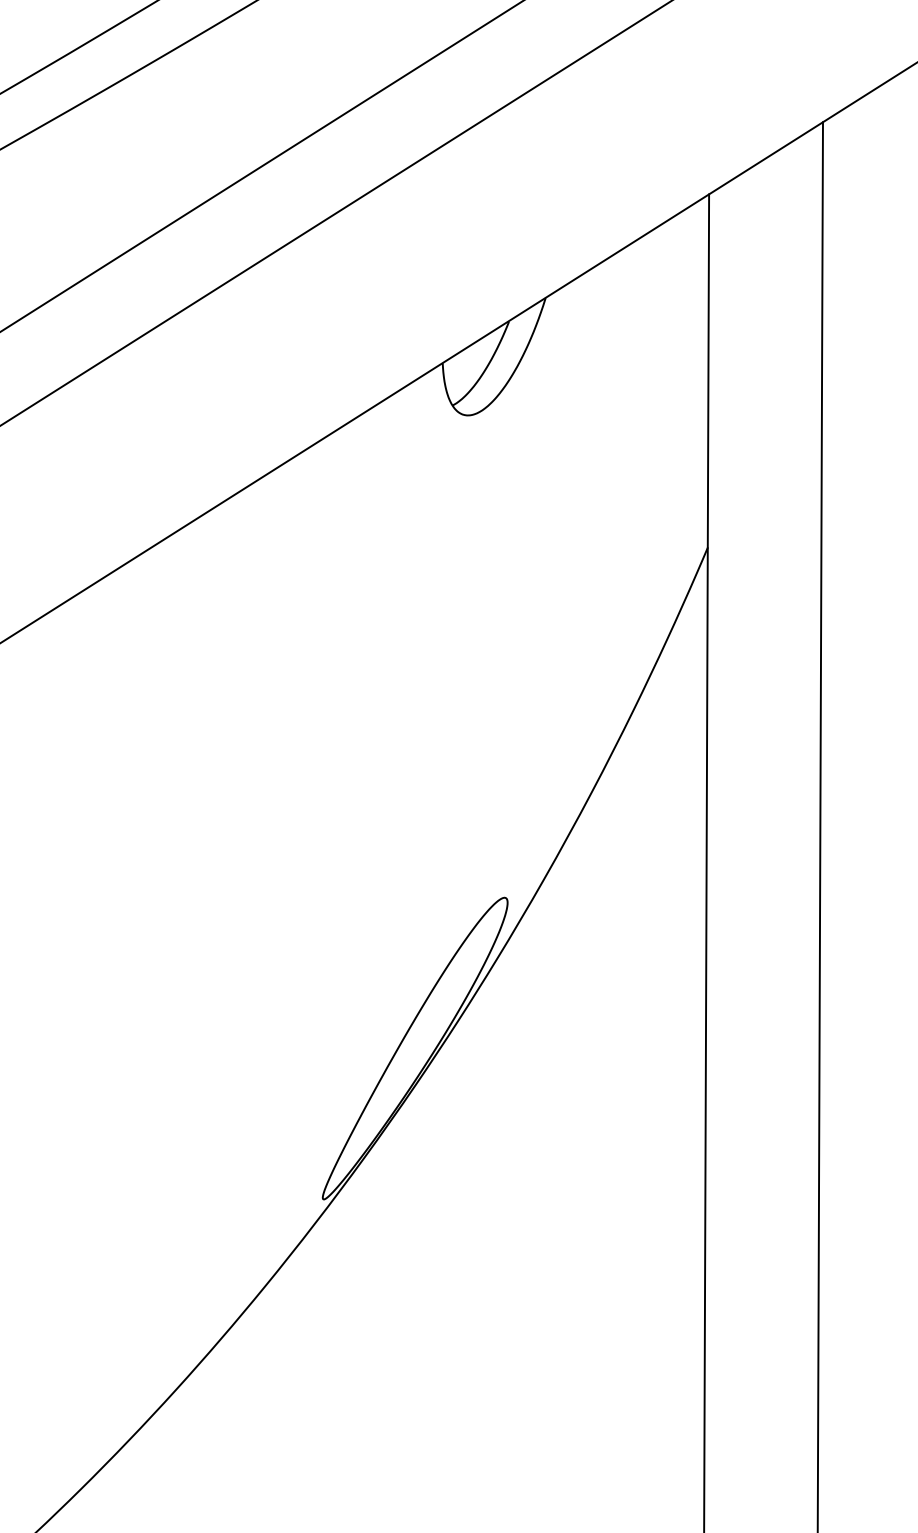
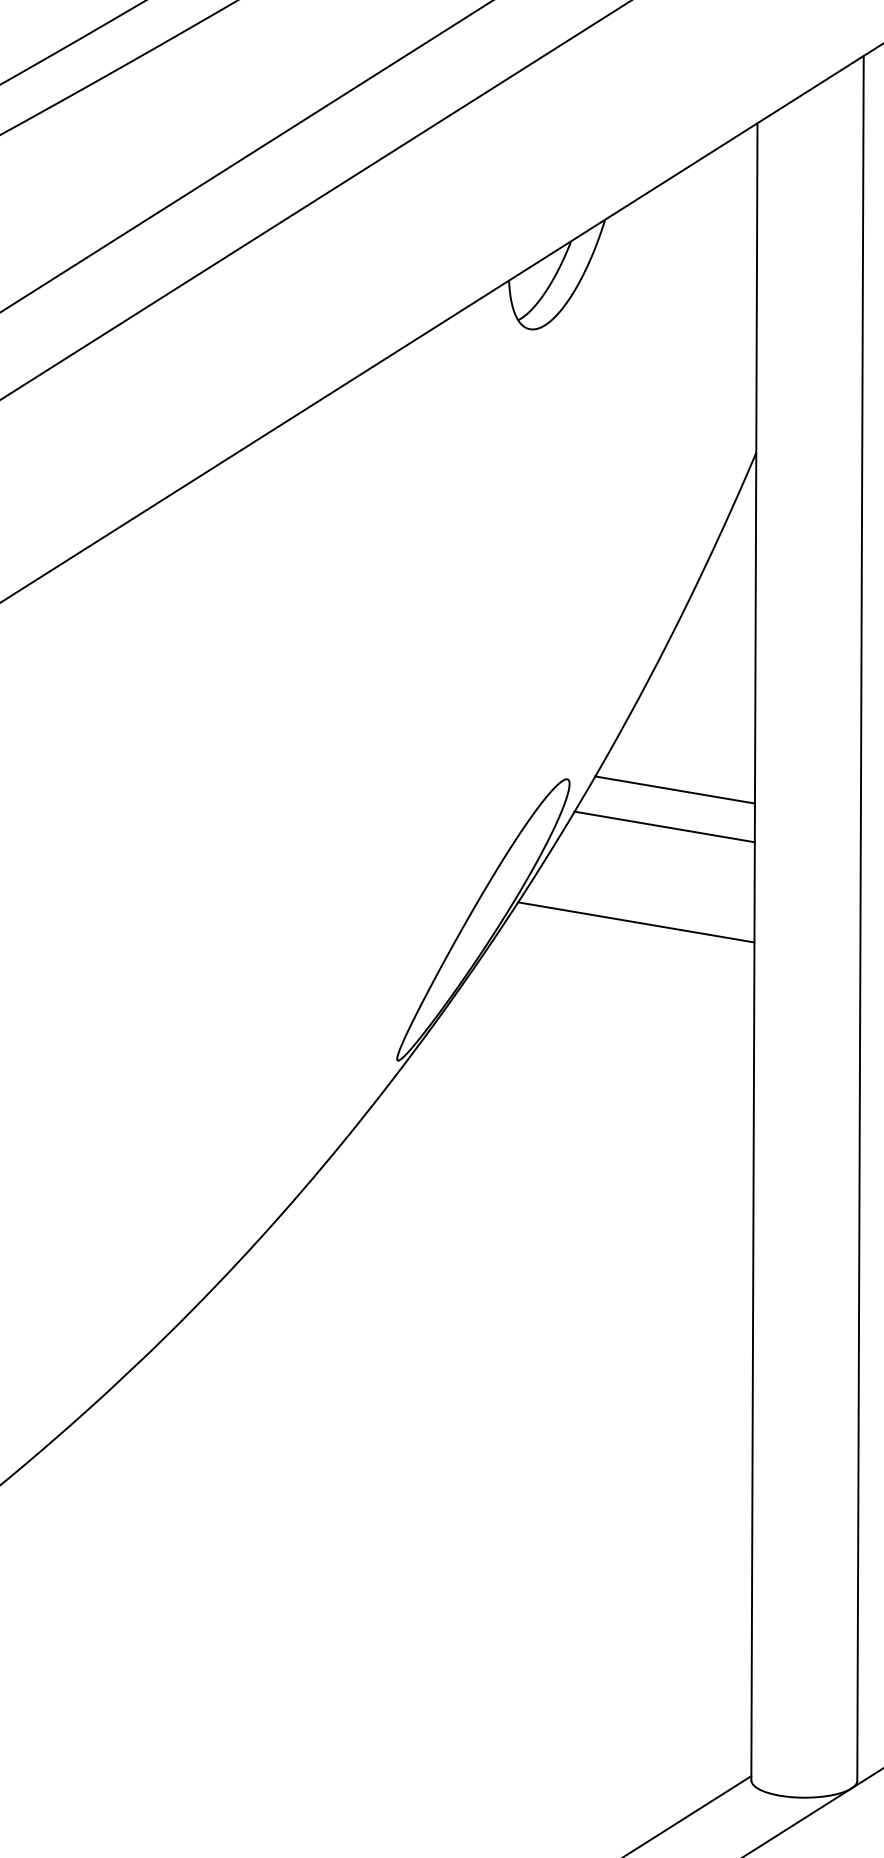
line: (620, 908) -> (674, 789), added
line: (609, 948) -> (664, 826), added
line: (579, 1051) -> (636, 922), added

